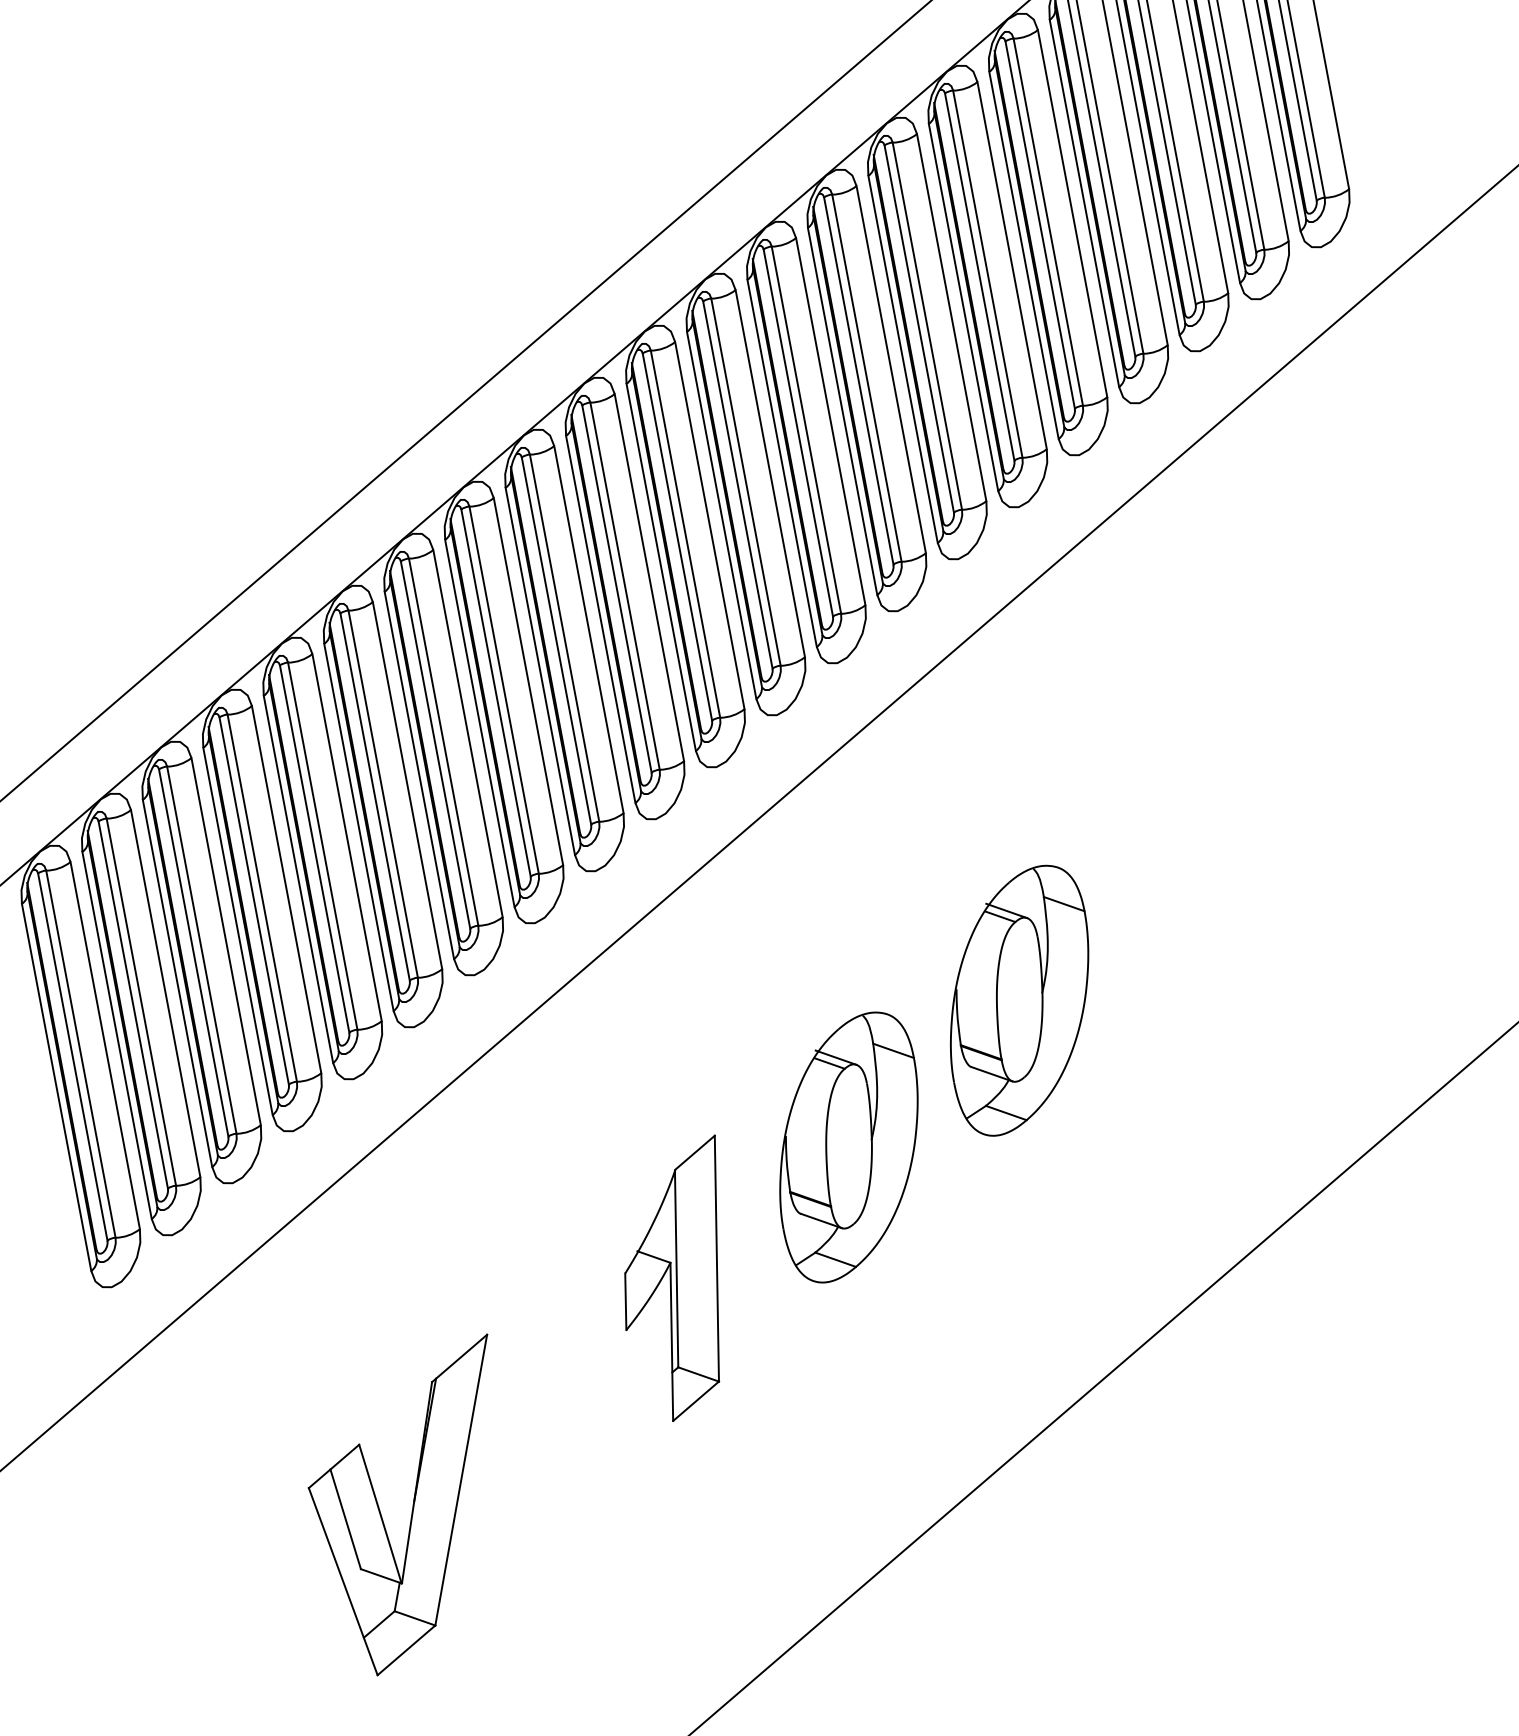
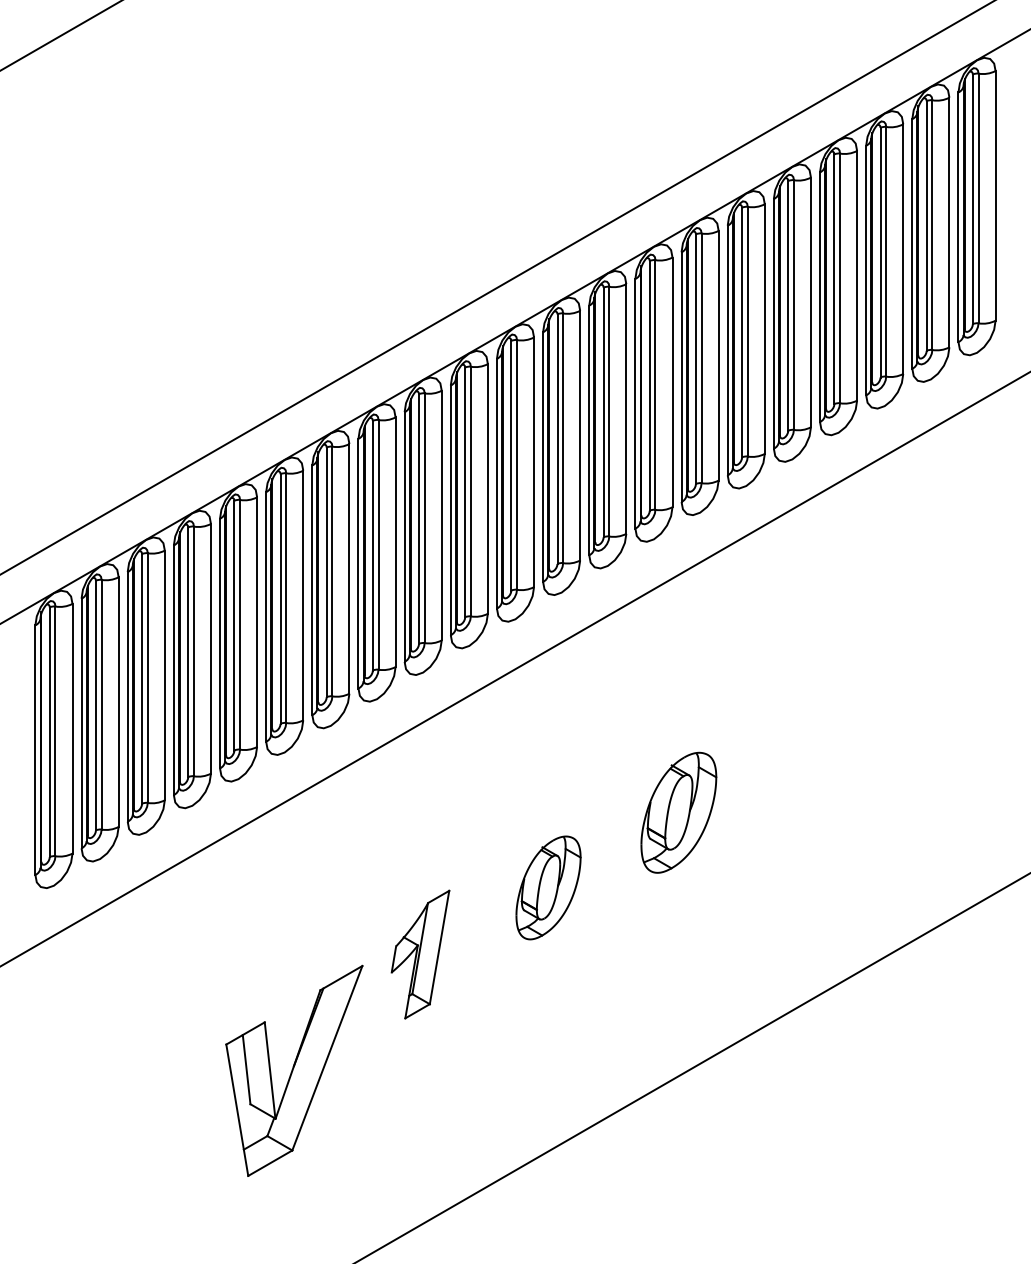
part: (1019, 1000) -> (678, 812), size x0.7
part: (849, 1146) -> (548, 887), size x0.6
part: (679, 1280) -> (420, 954), size x0.7
part: (416, 1507) -> (294, 1070), moved

